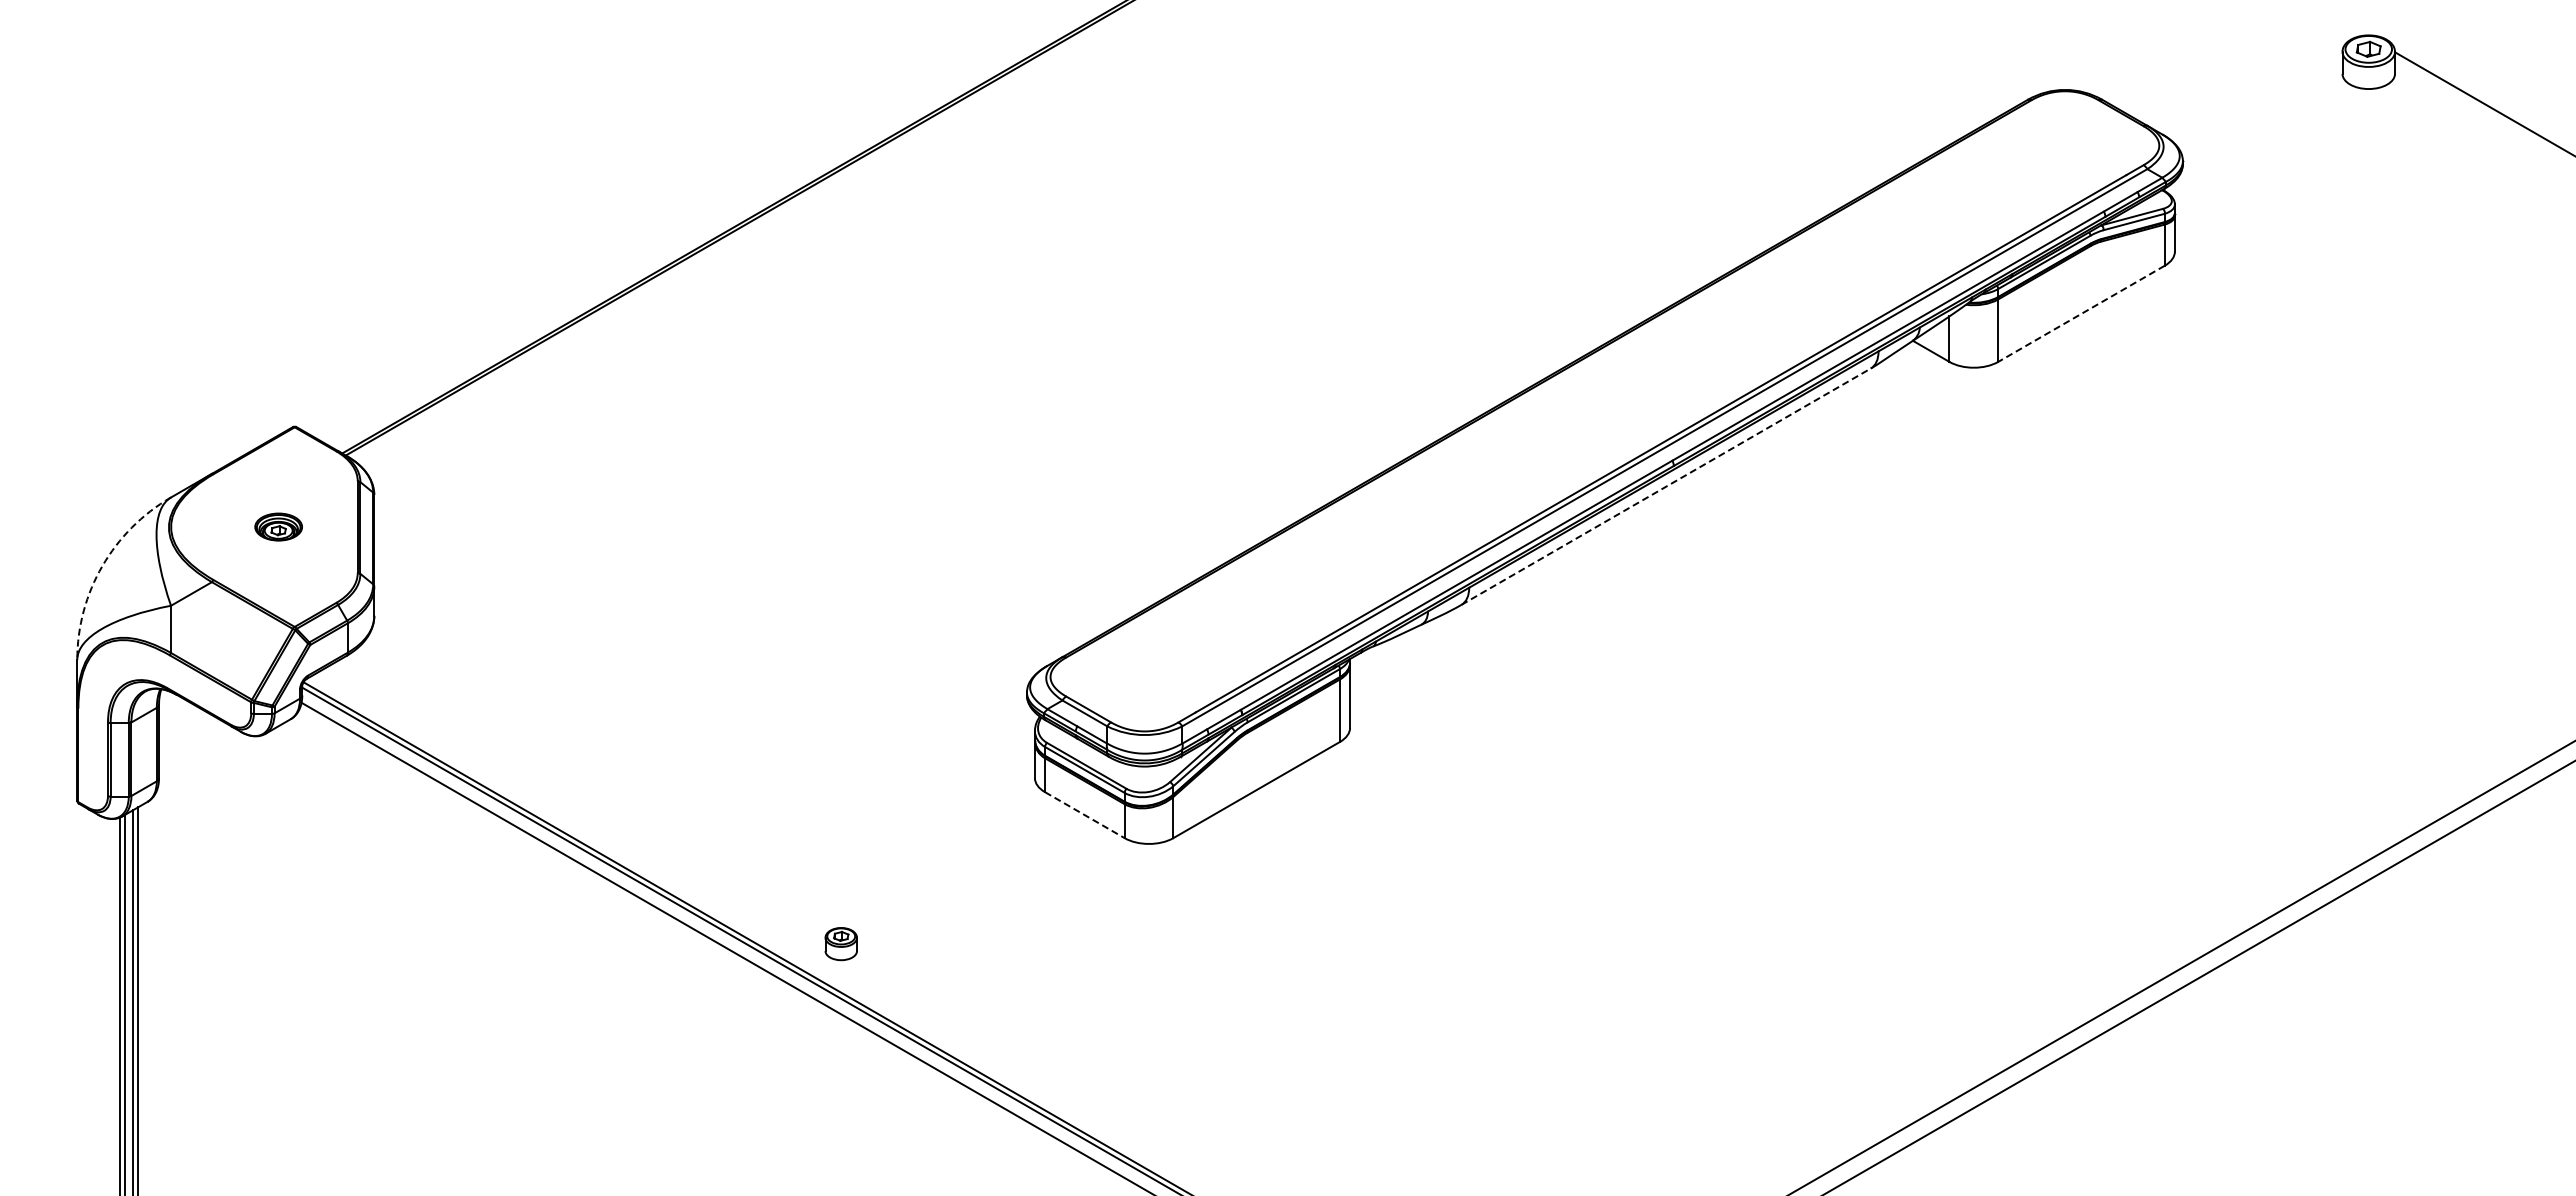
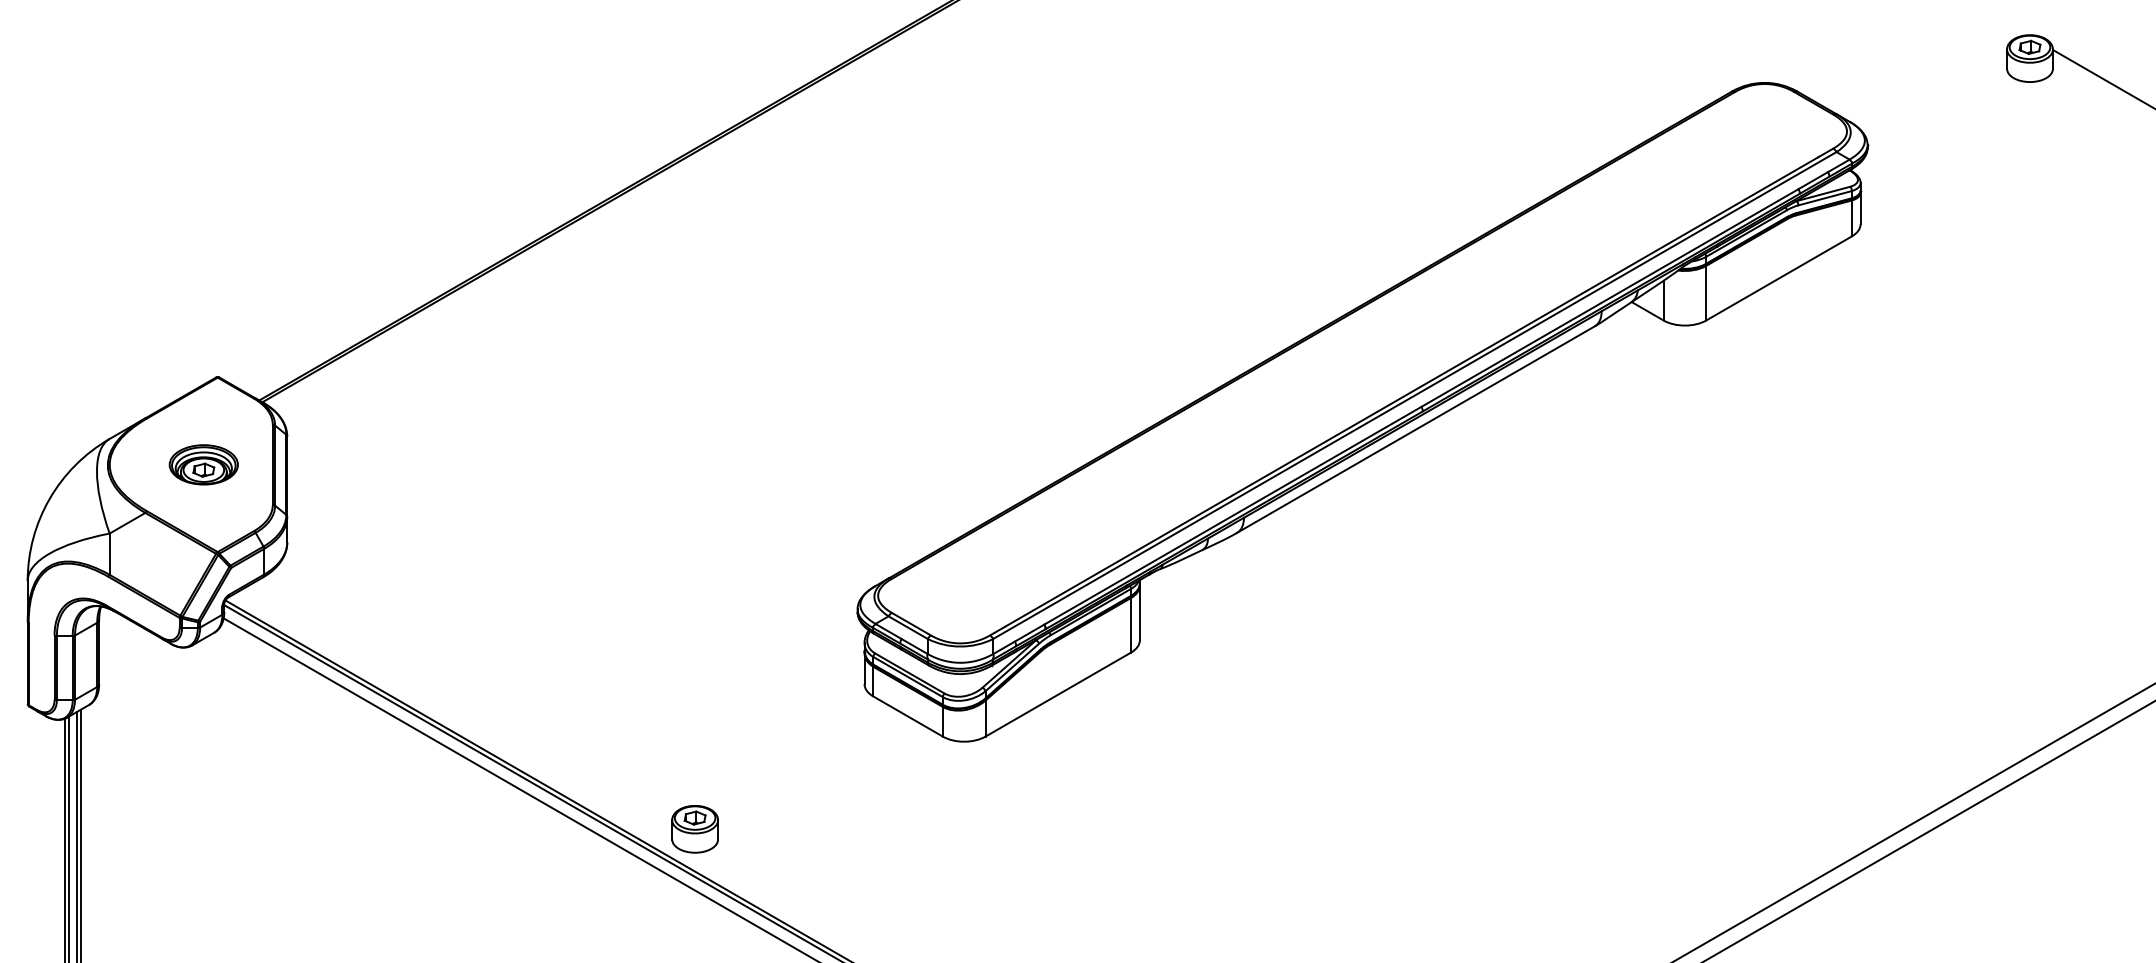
line: (2081, 314) -> (1779, 279), dashed -> solid
line: (1666, 486) -> (1416, 429), dashed -> solid
part: (278, 526) -> (203, 464), size x1.67
arc: (102, 566) -> (49, 499), dashed -> solid
line: (1084, 815) -> (907, 716), dashed -> solid
part: (841, 943) -> (695, 828), size x1.67

